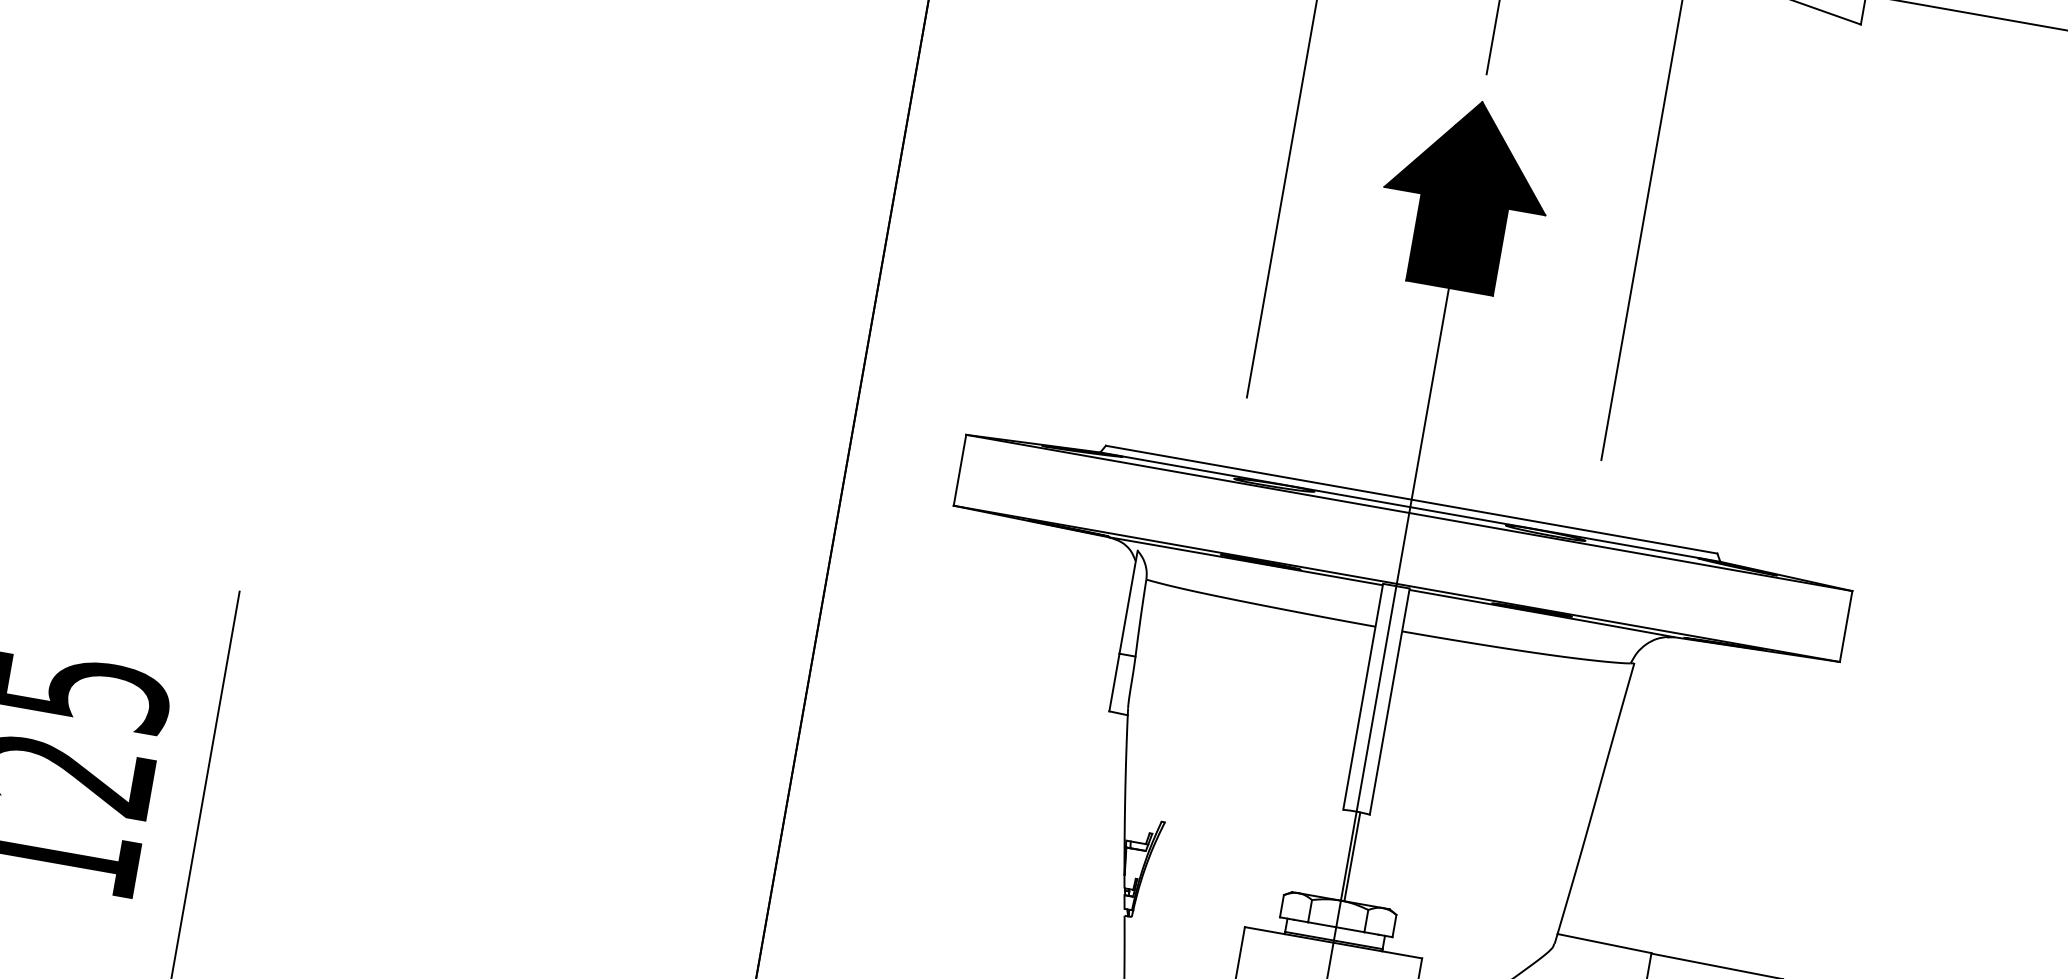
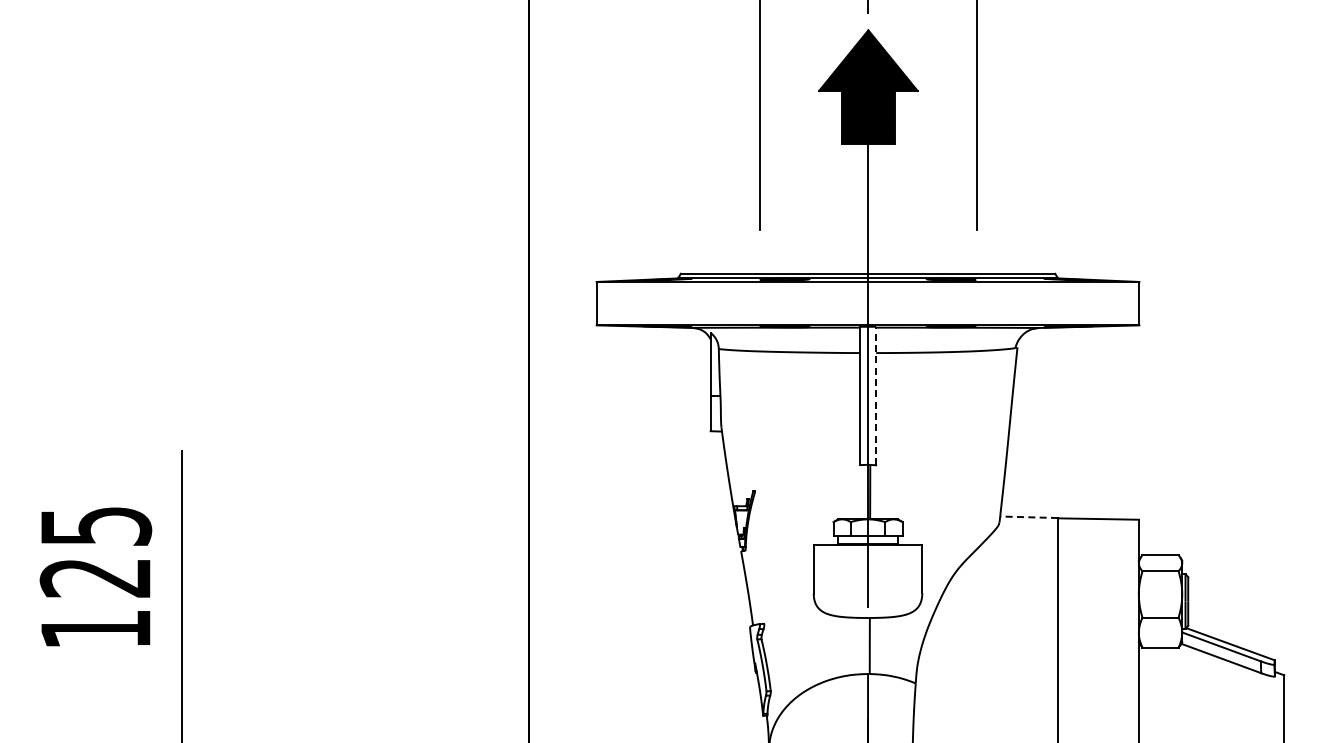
line: (1390, 700) -> (876, 395), solid -> dashed
line: (1605, 944) -> (1029, 517), solid -> dashed

